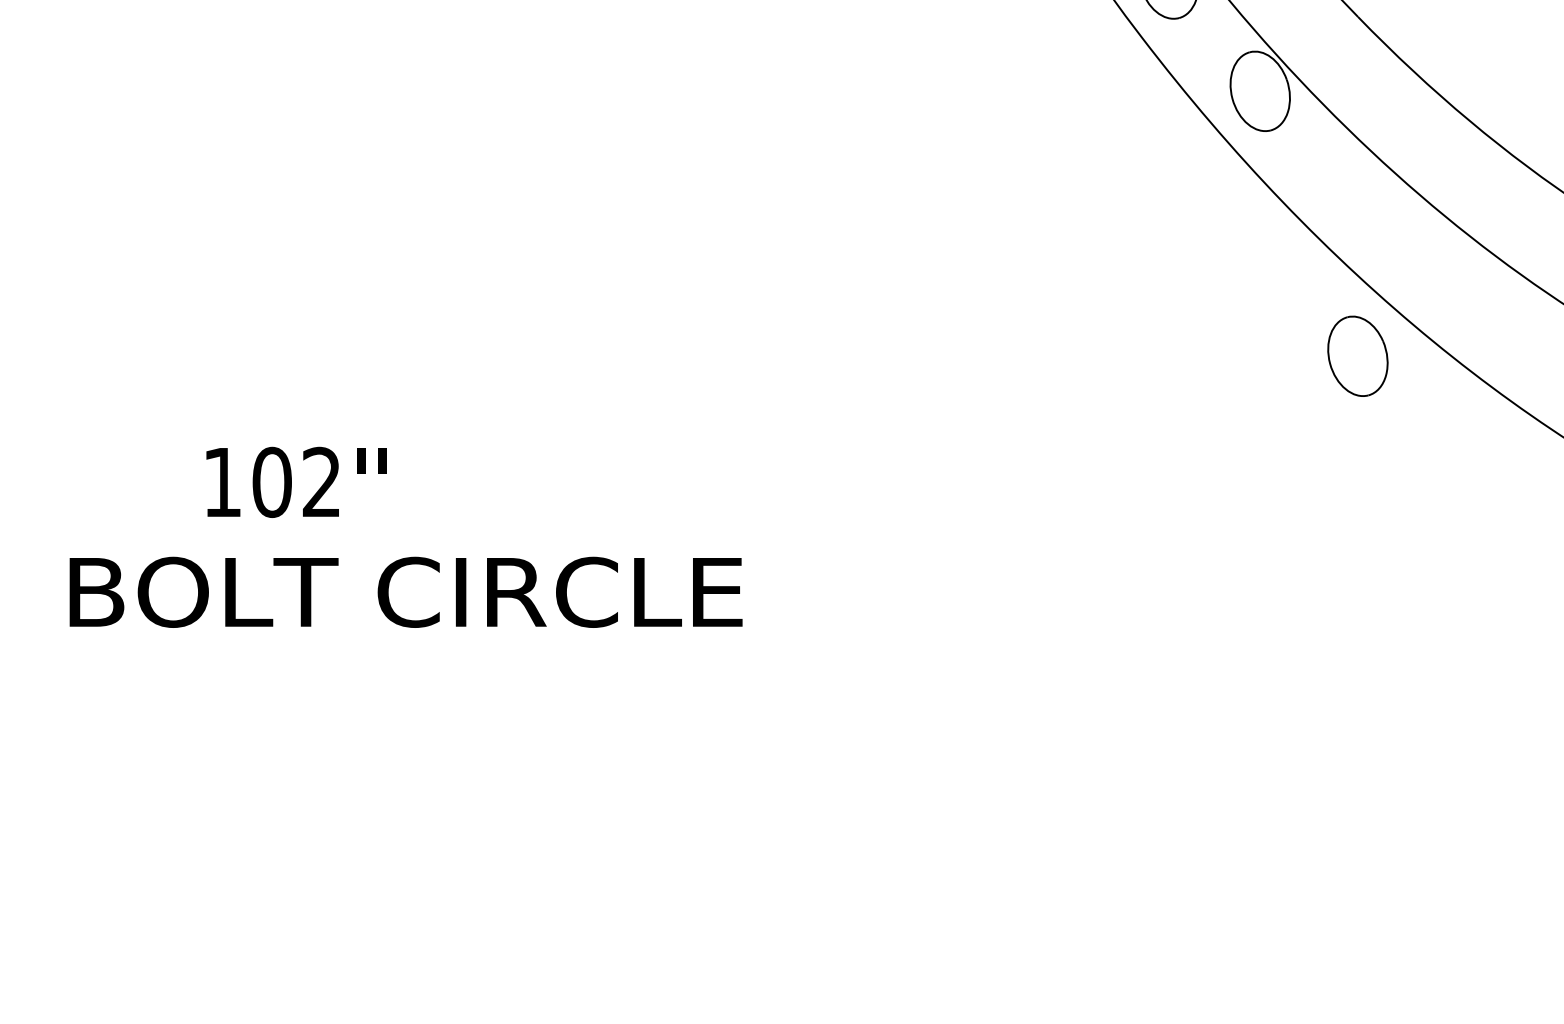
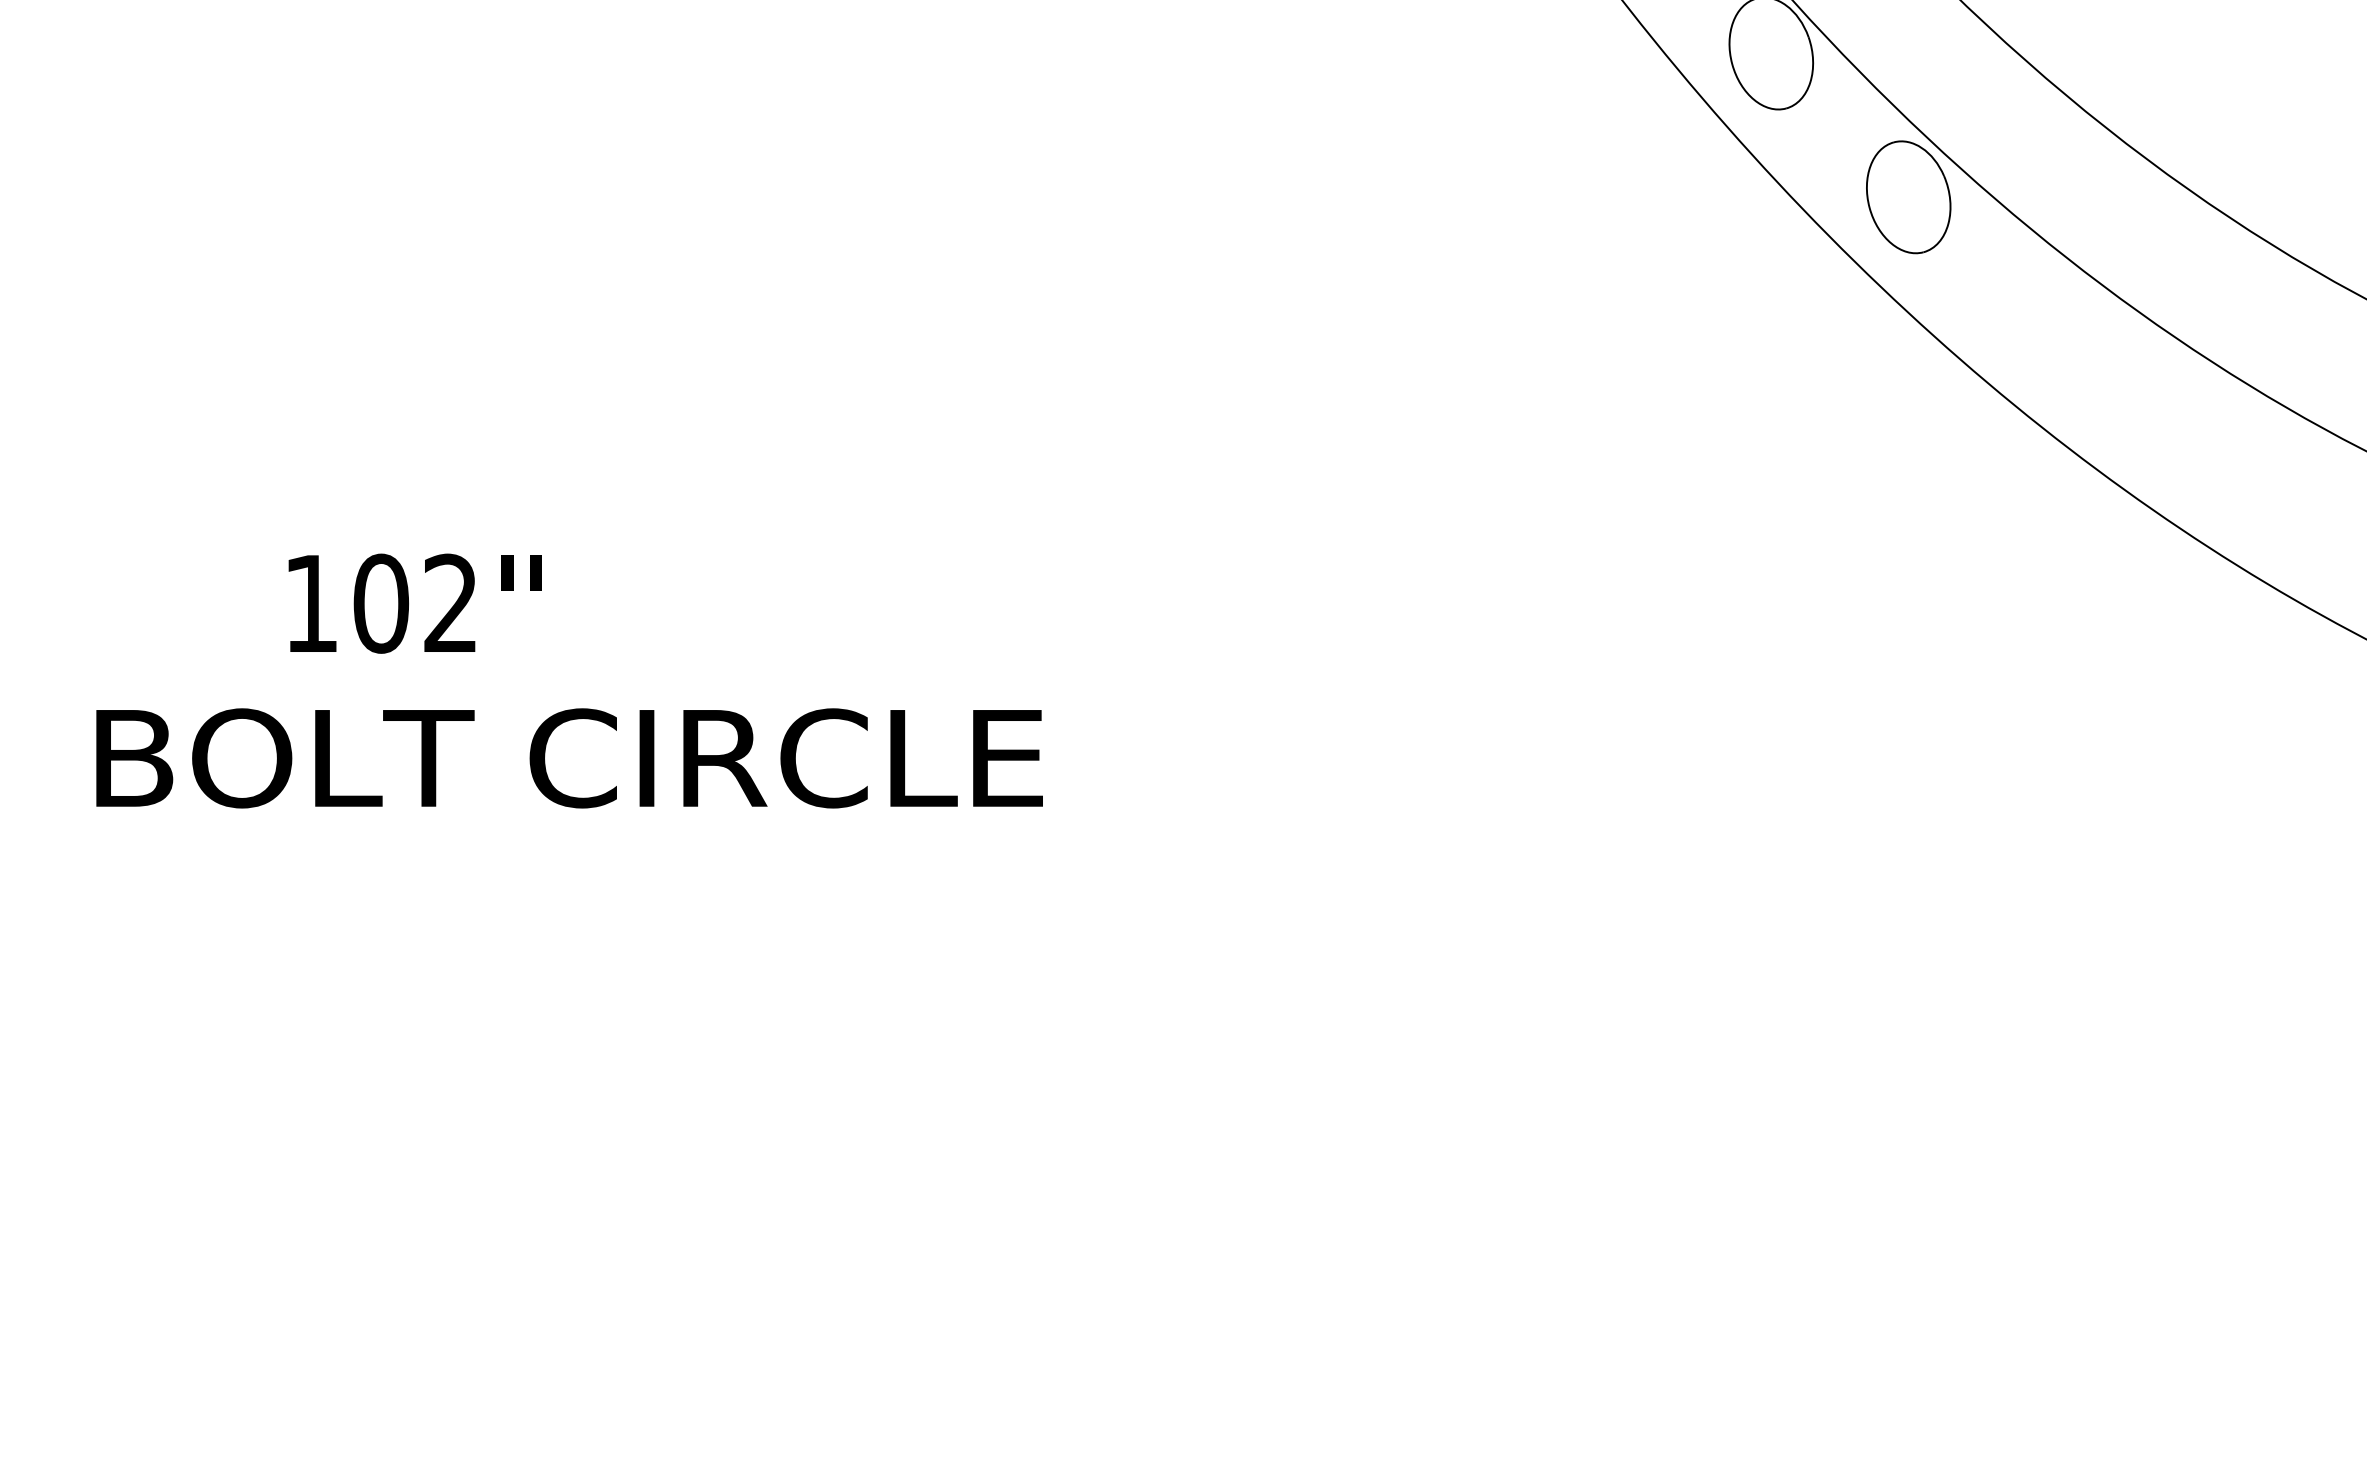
part: (1357, 356) -> (1908, 197), moved

